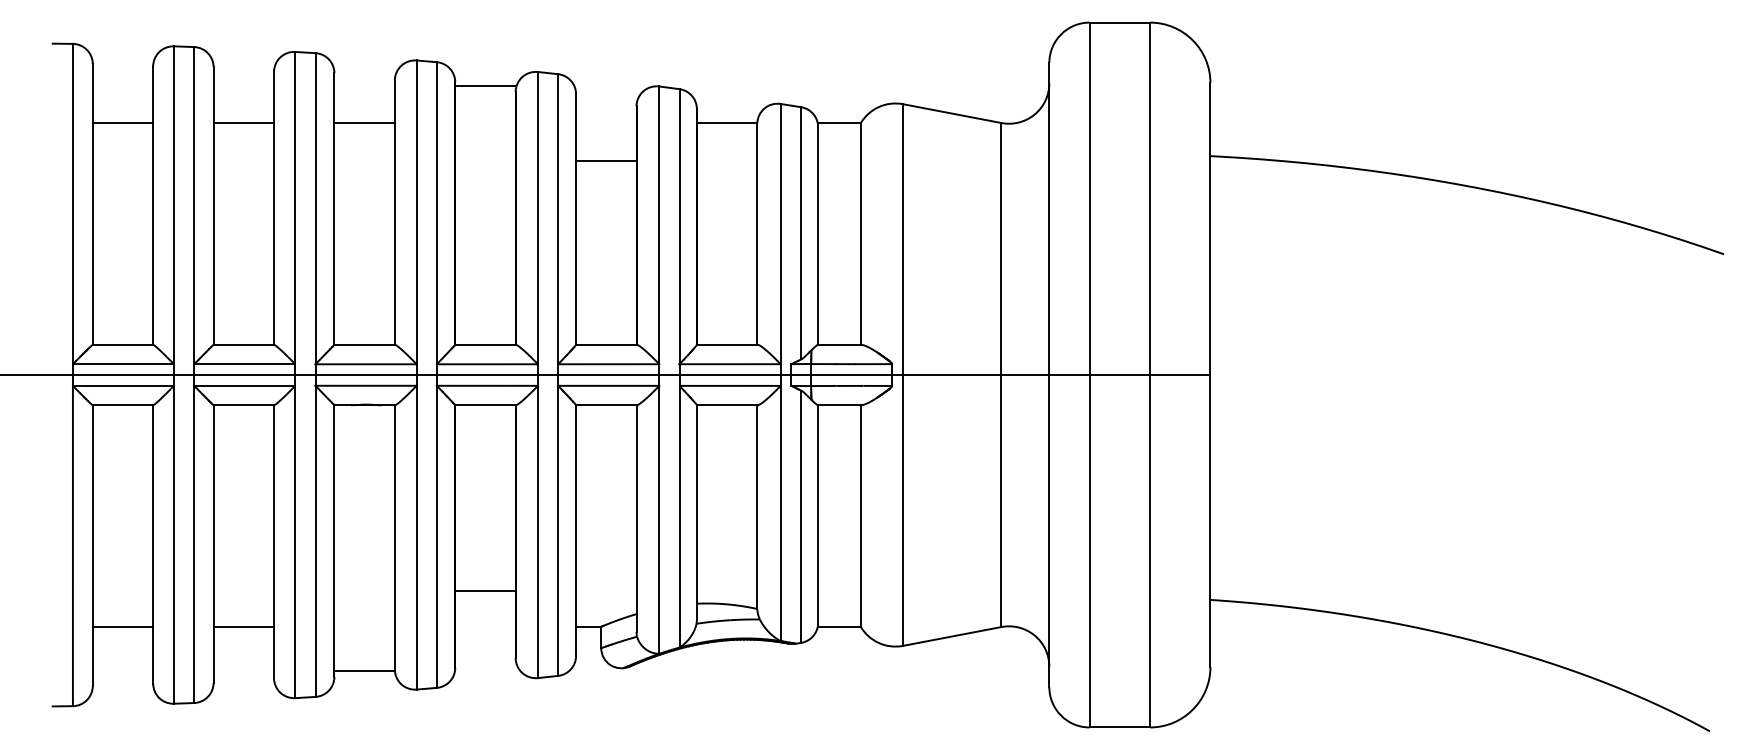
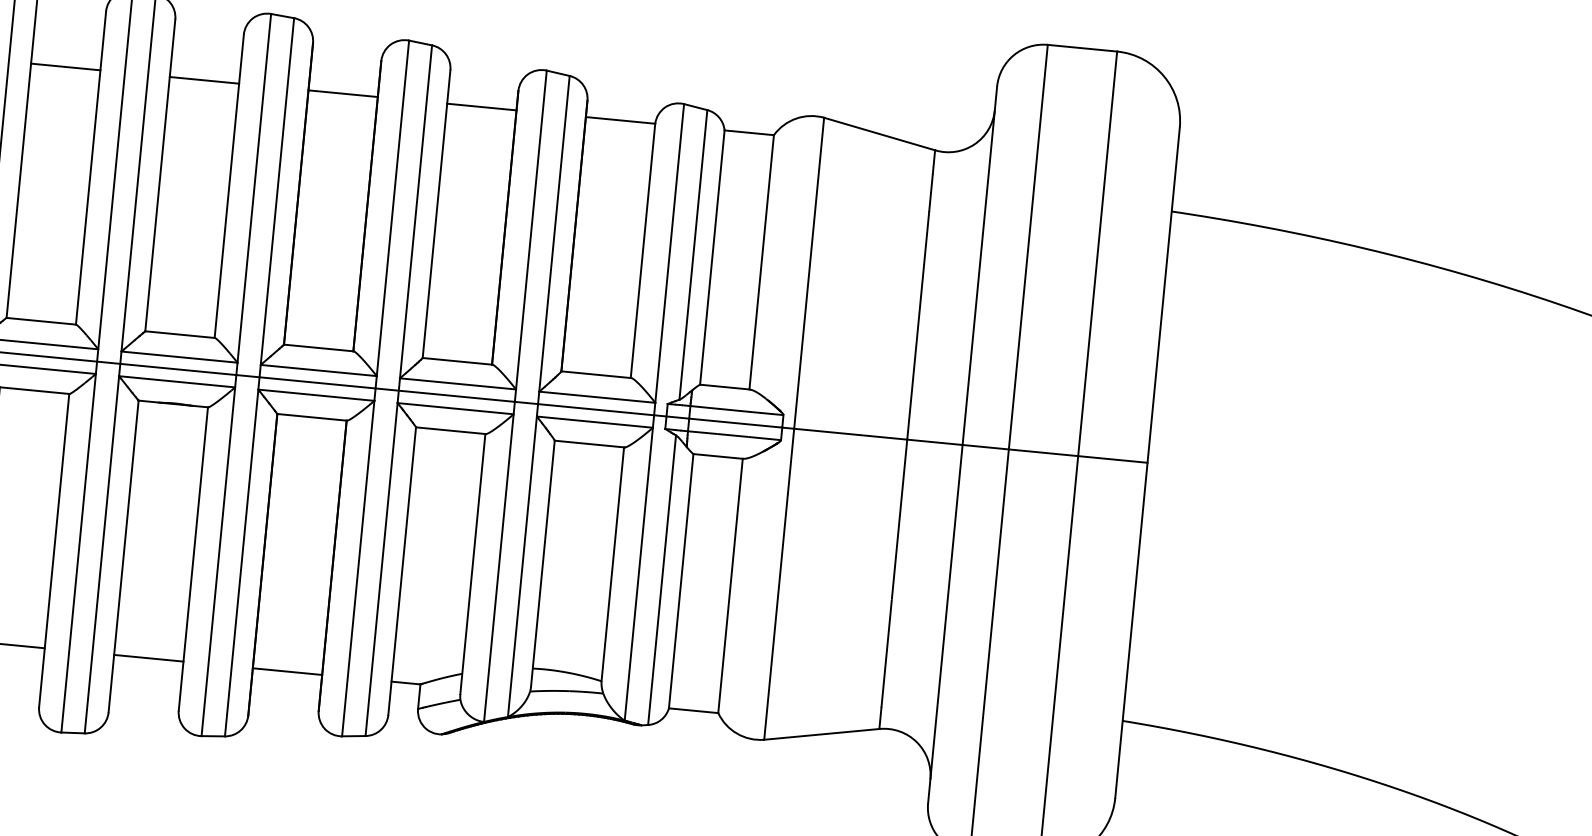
line: (485, 86) -> (343, 93), moved
line: (606, 161) -> (482, 107), moved
line: (485, 590) -> (287, 671), moved
line: (364, 670) -> (148, 657), moved

